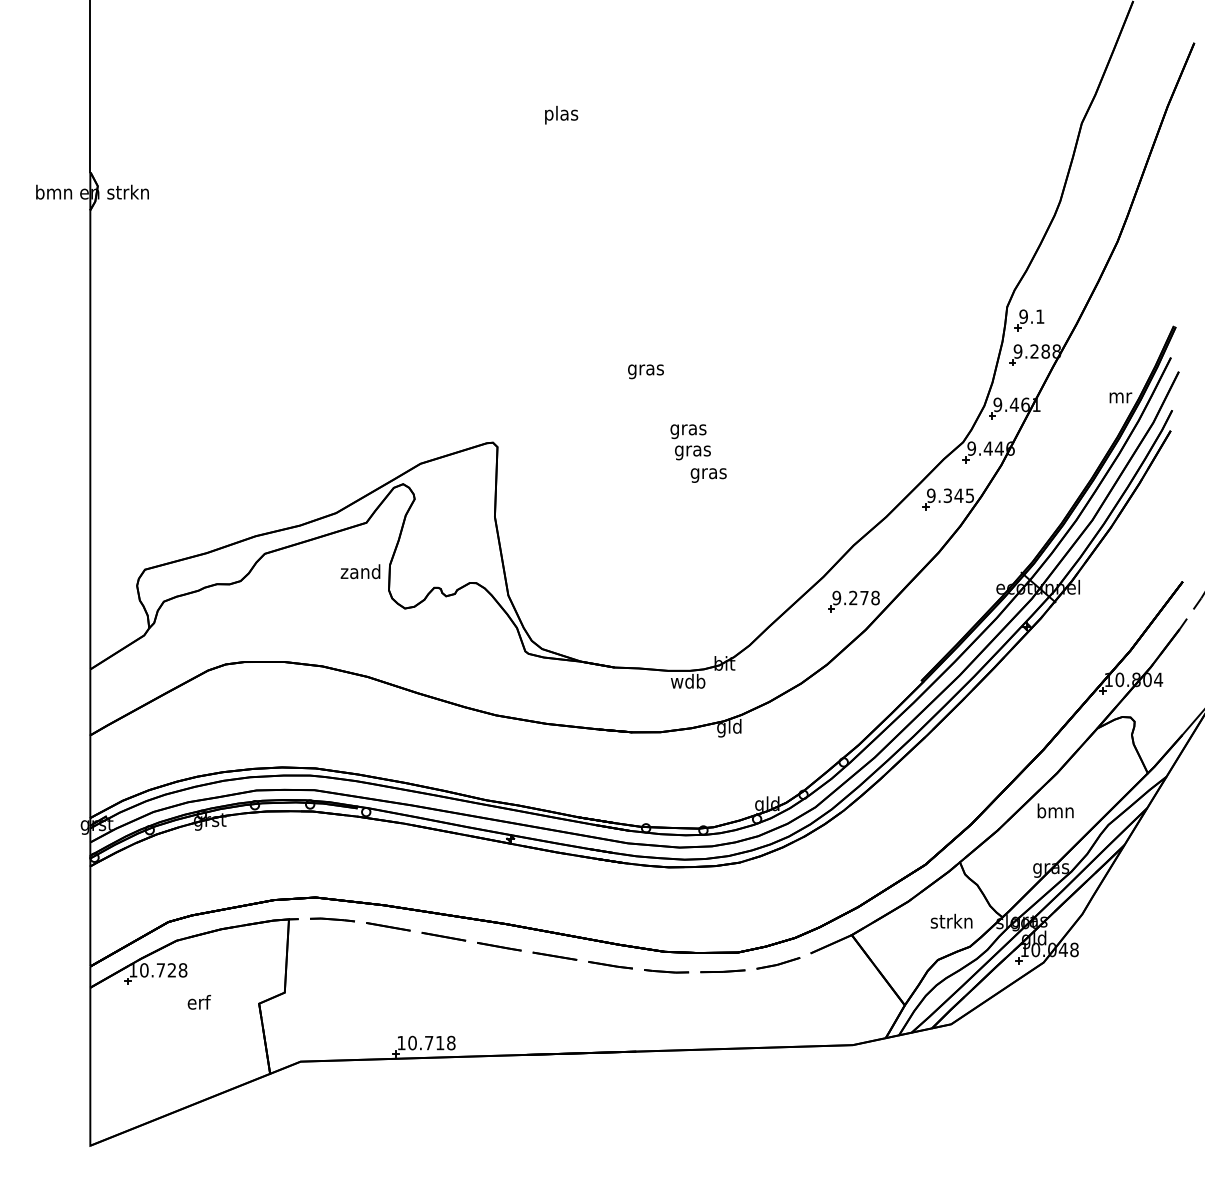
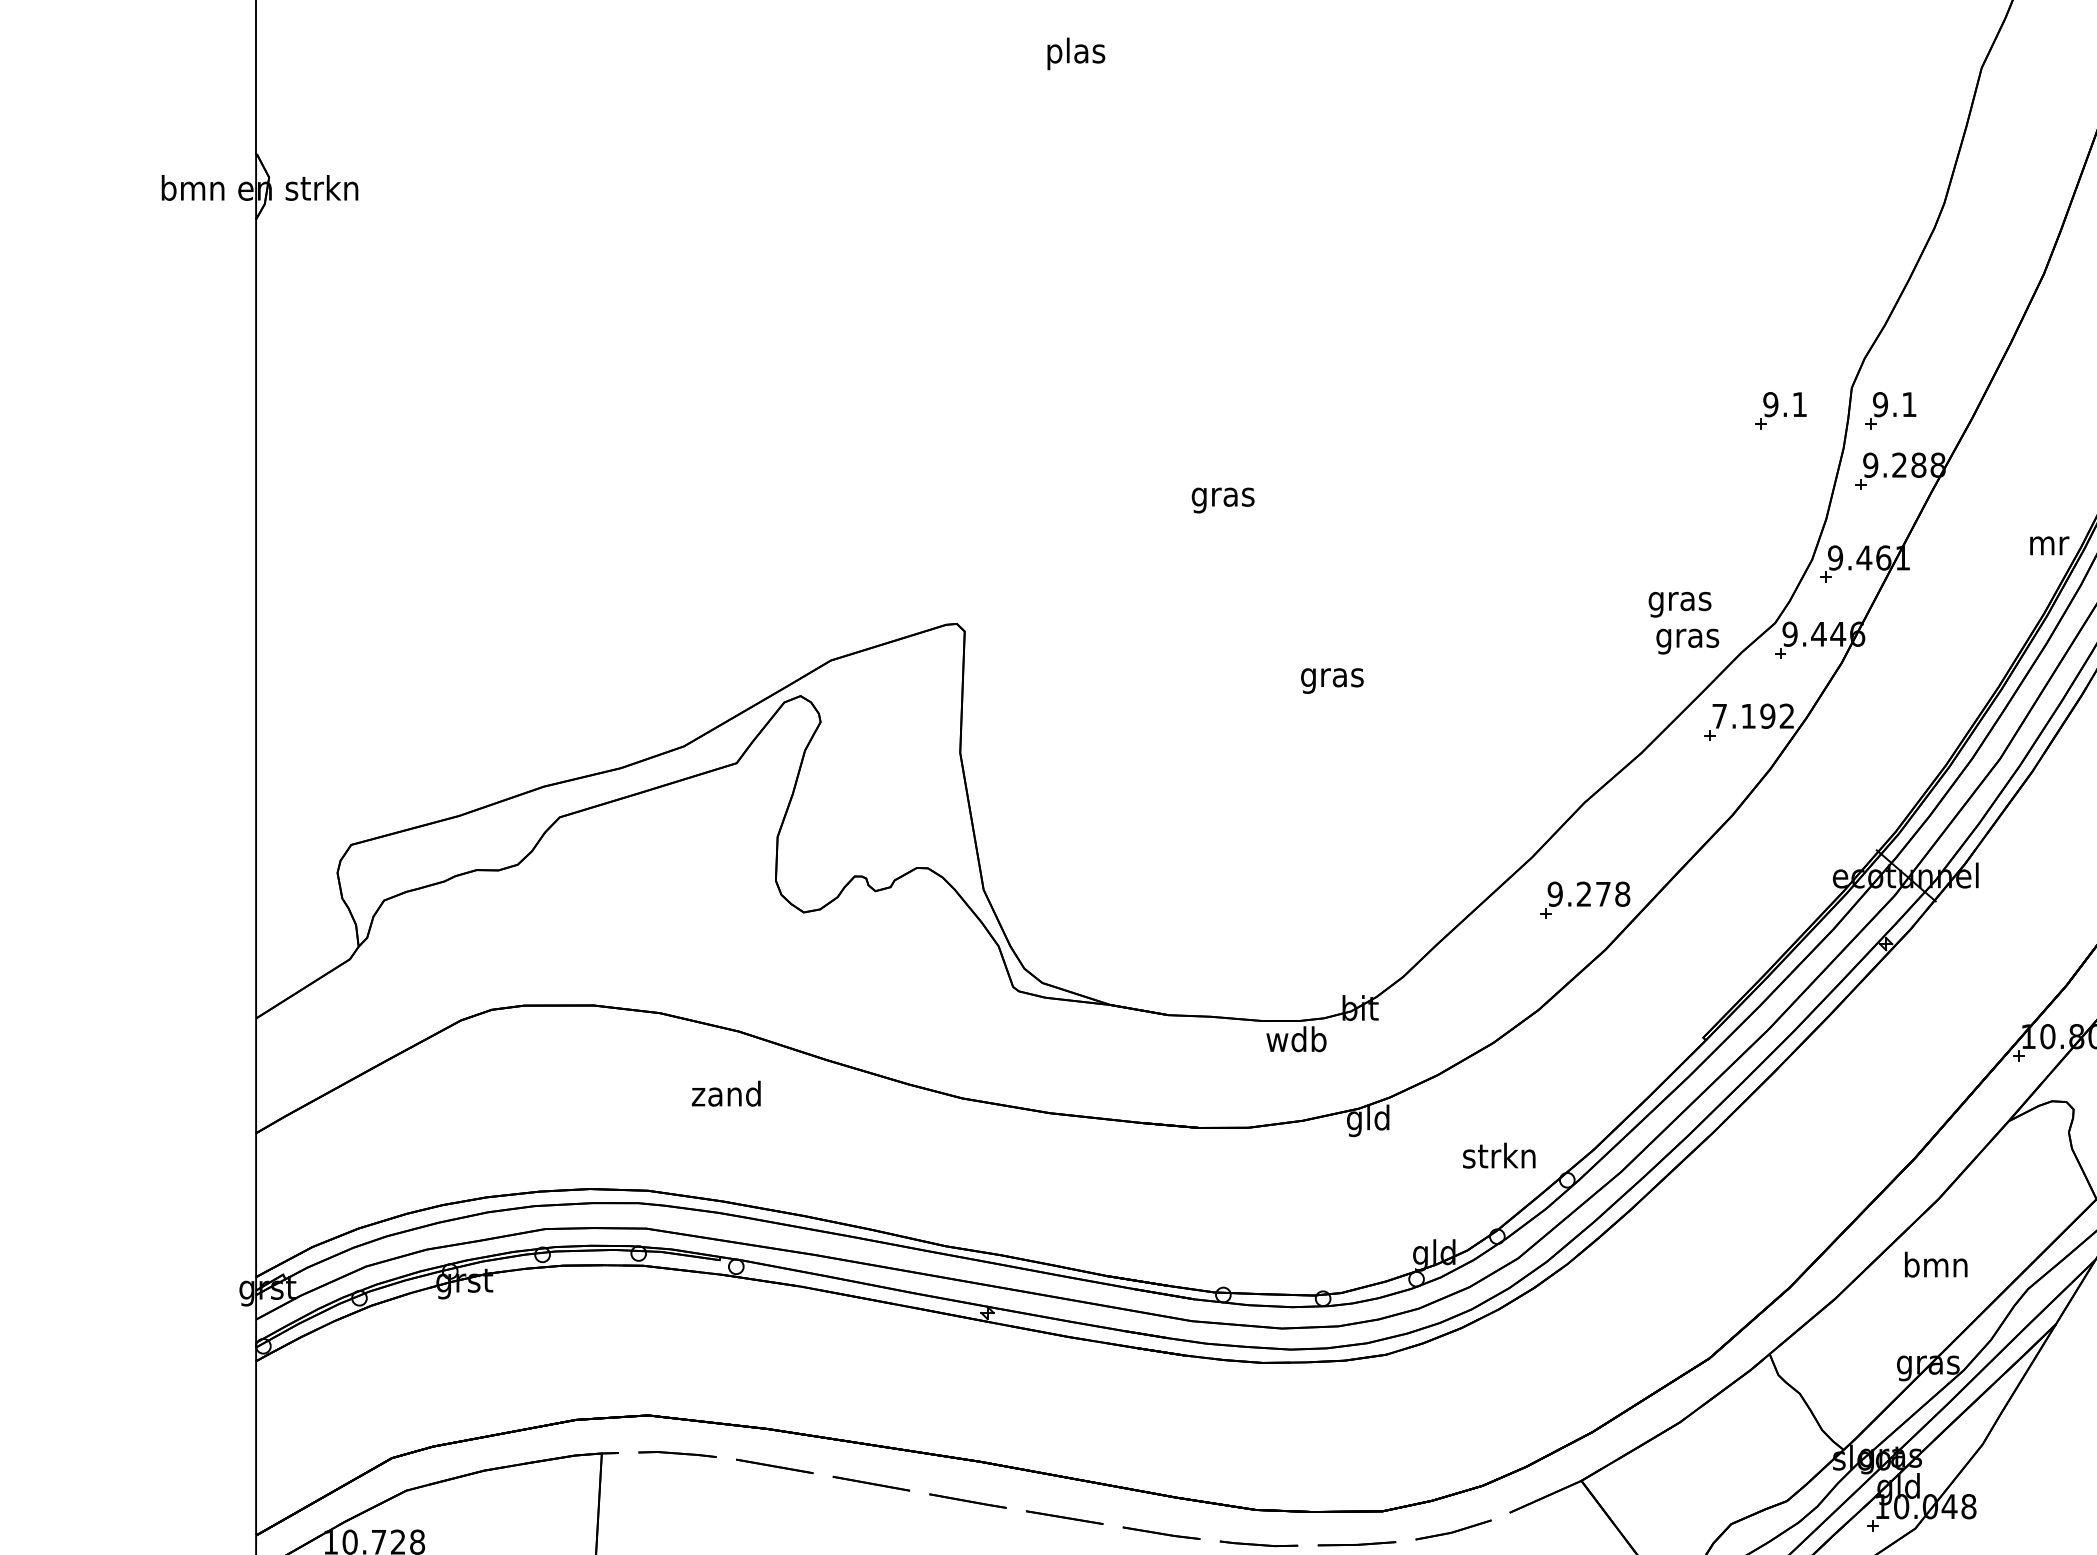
part: (966, 320) -> (1780, 411), added
text: (690, 442) -> (1683, 623), moved
text: (950, 495) -> (1753, 715), 9.345 -> 7.192
text: (360, 571) -> (726, 1093), moved
text: (951, 920) -> (1499, 1154), moved

